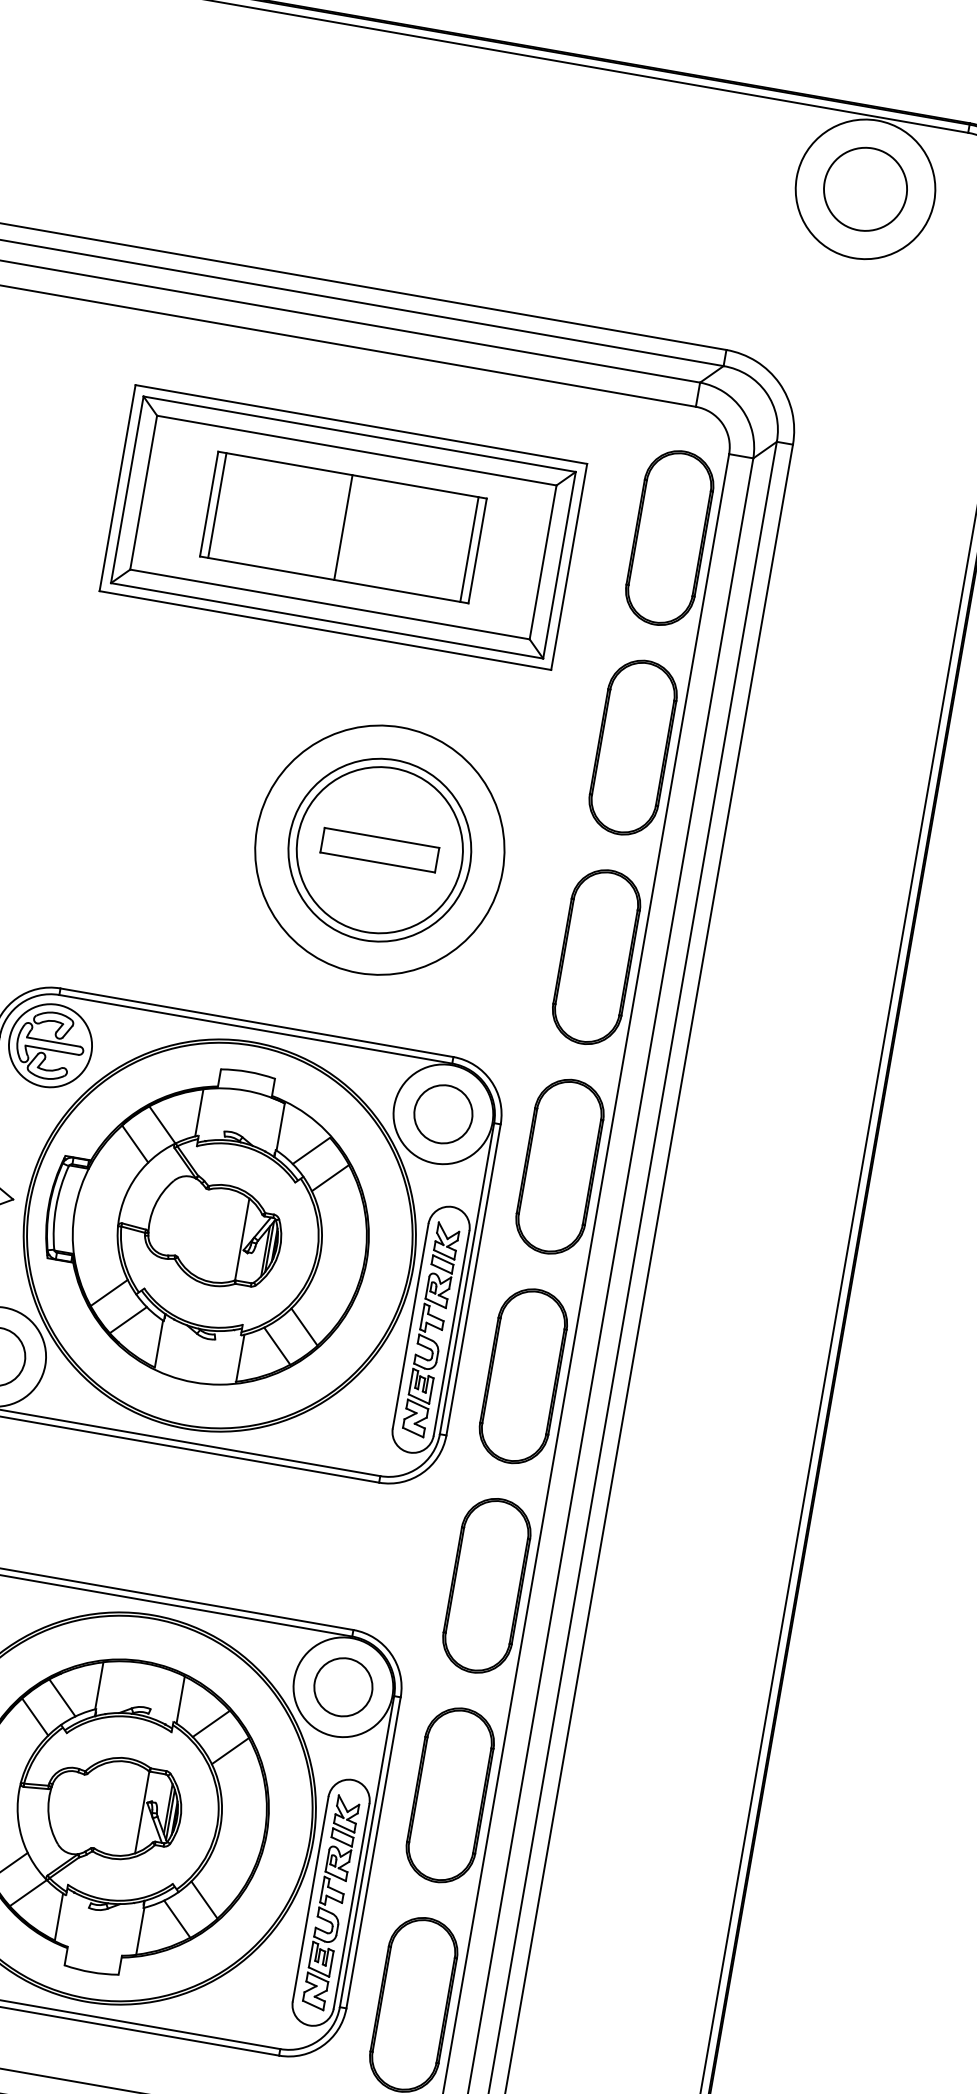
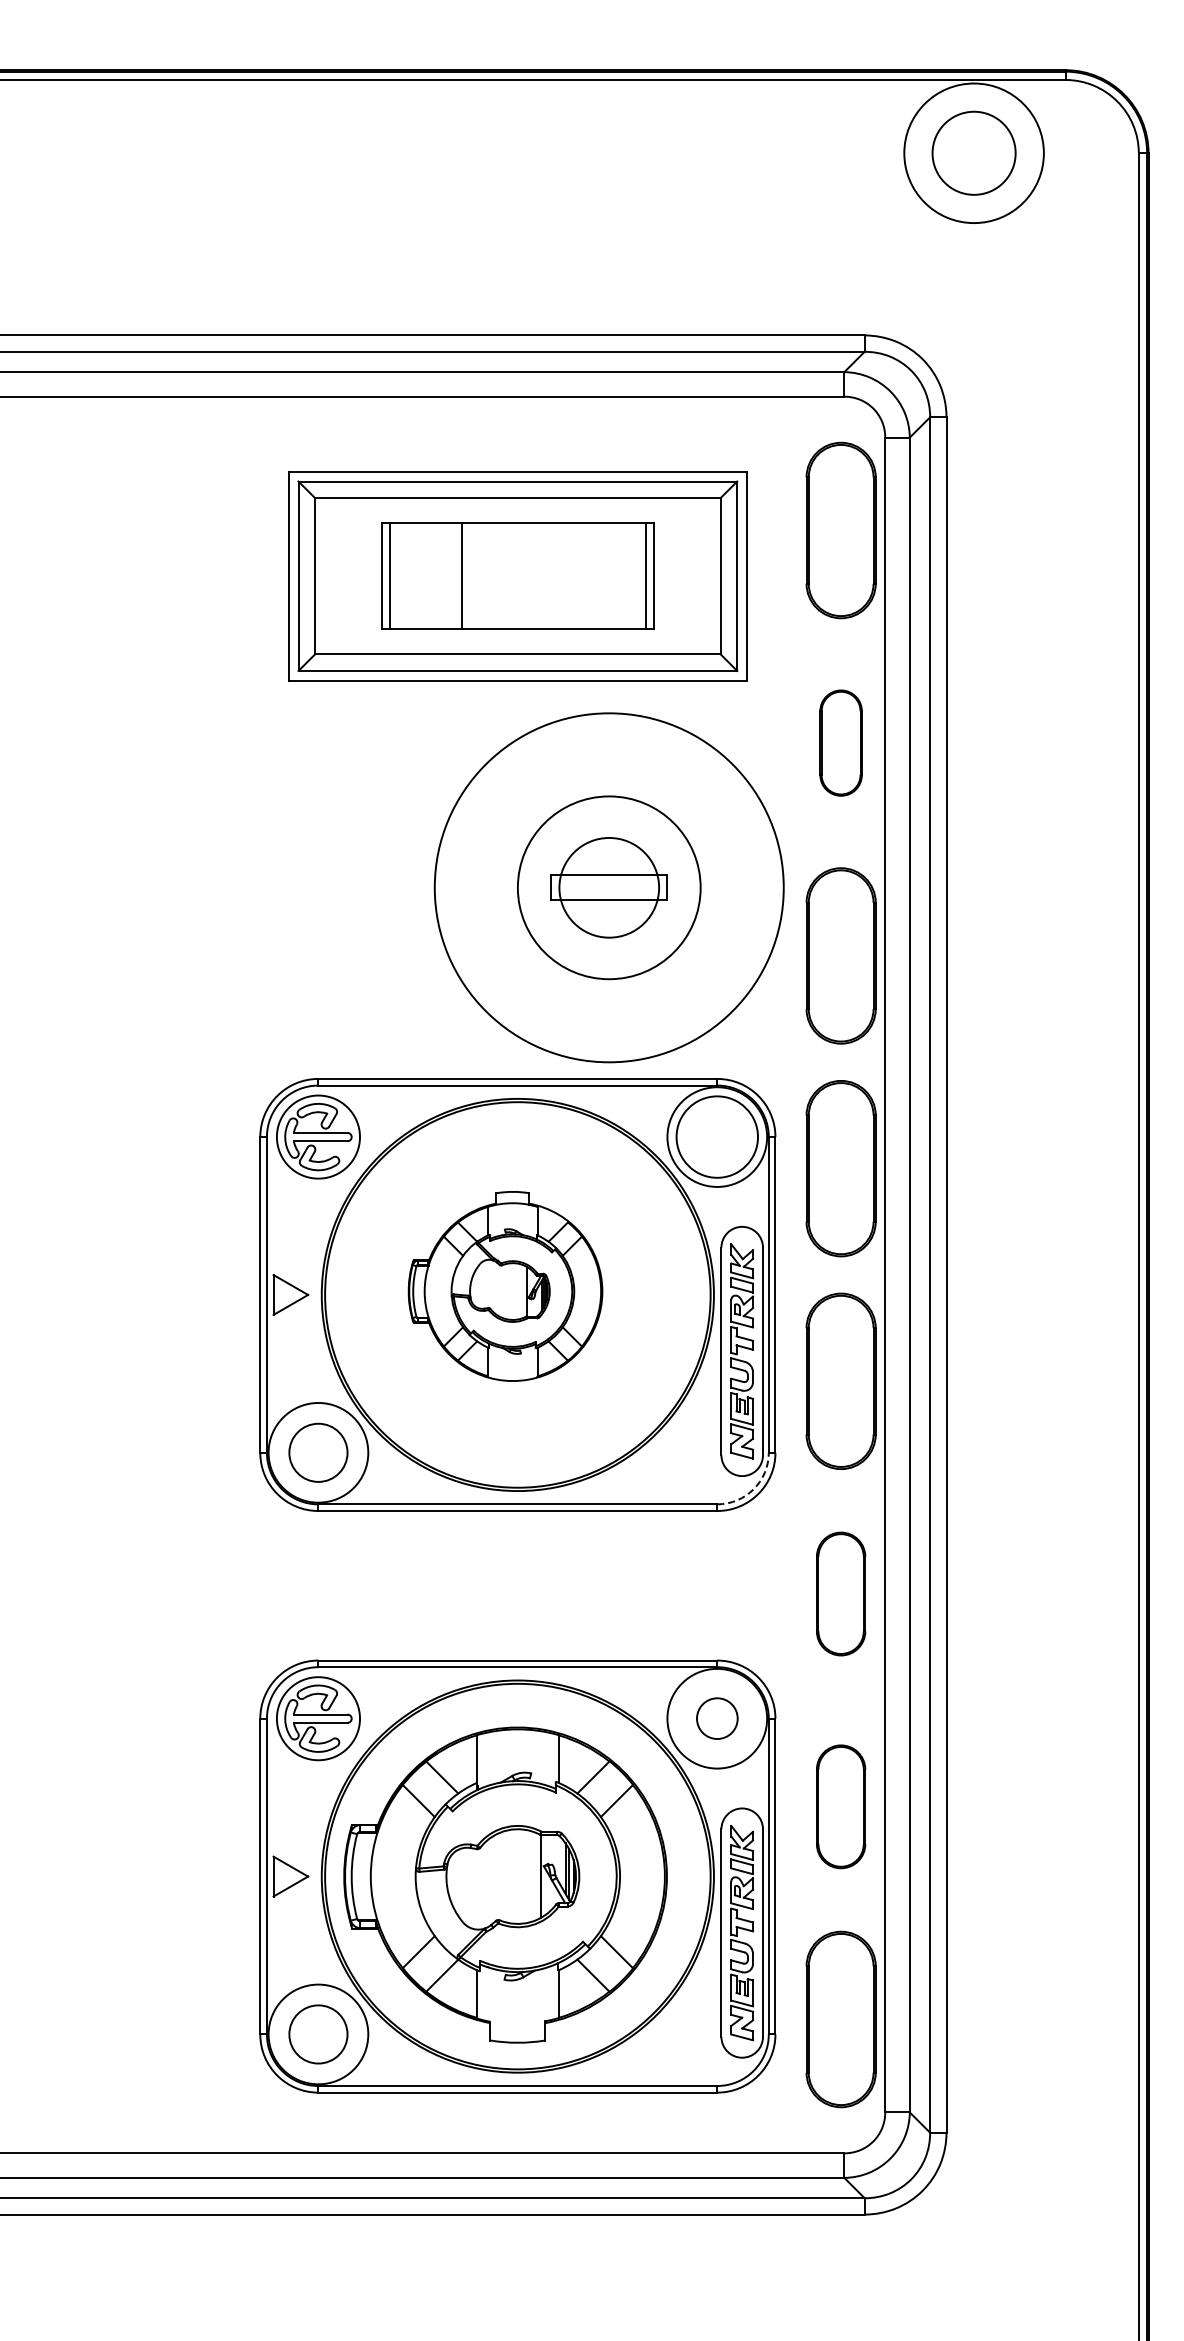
line: (342, 527) -> (461, 576), moved
part: (632, 746) -> (840, 742), size x0.6
circle: (379, 849) -> (608, 887), size x1.4
circle: (380, 849) -> (609, 887), size x0.6
circle: (443, 1114) -> (717, 1137), size x1.4
part: (209, 1225) -> (505, 1286), size x0.6
arc: (418, 1467) -> (753, 1489), solid -> dashed
part: (486, 1585) -> (840, 1593), size x0.7
circle: (343, 1687) -> (717, 1718), size x0.7
part: (449, 1794) -> (840, 1806), size x0.7

